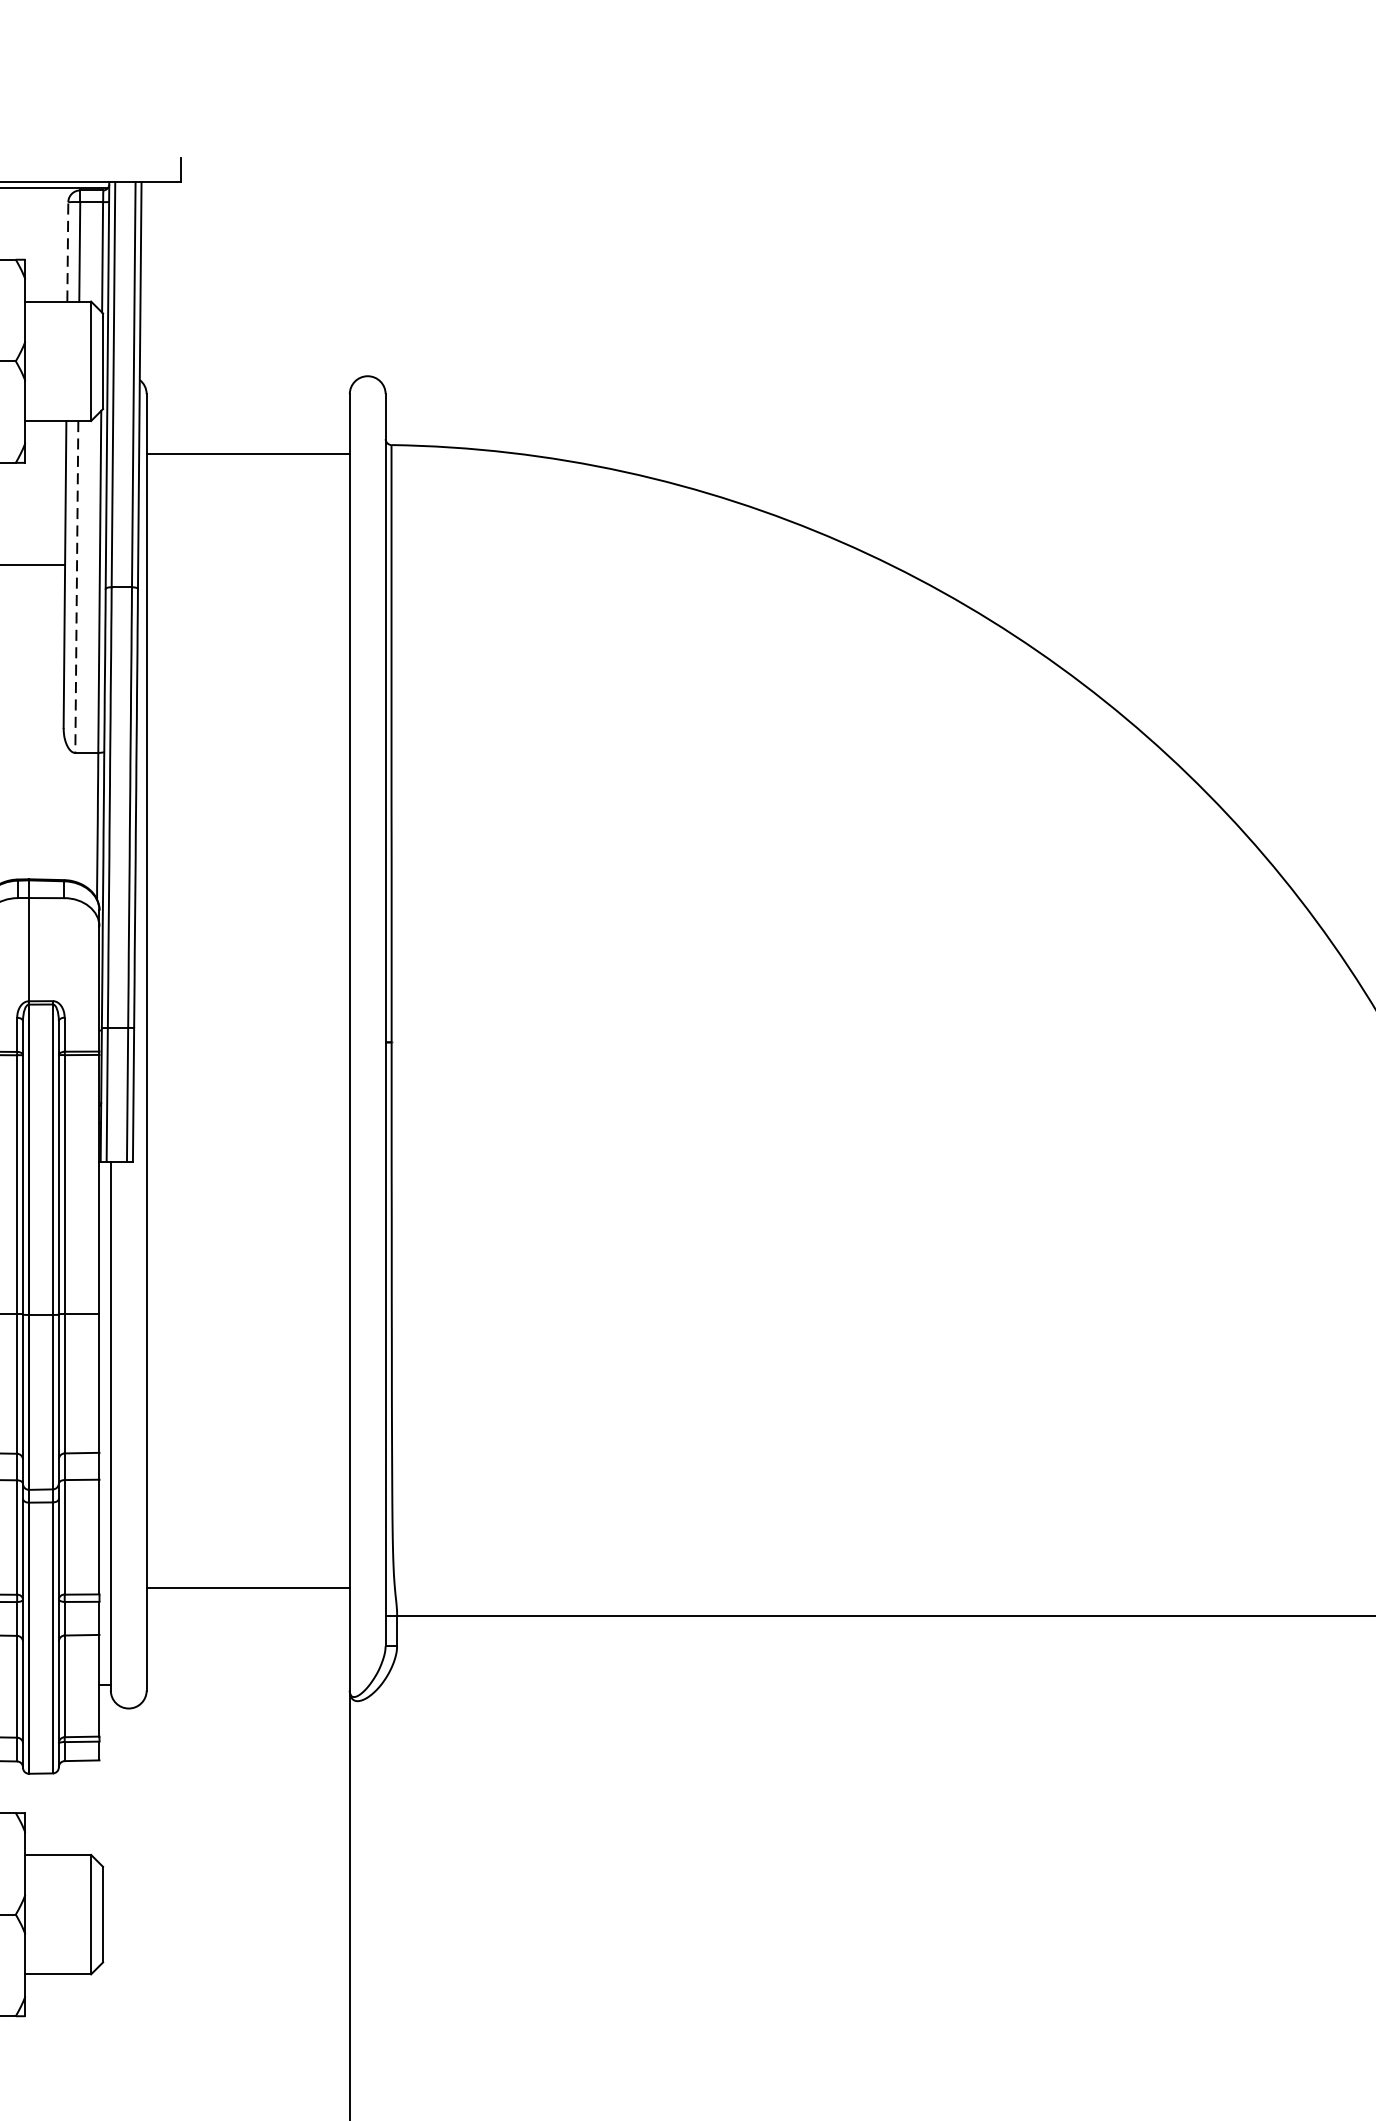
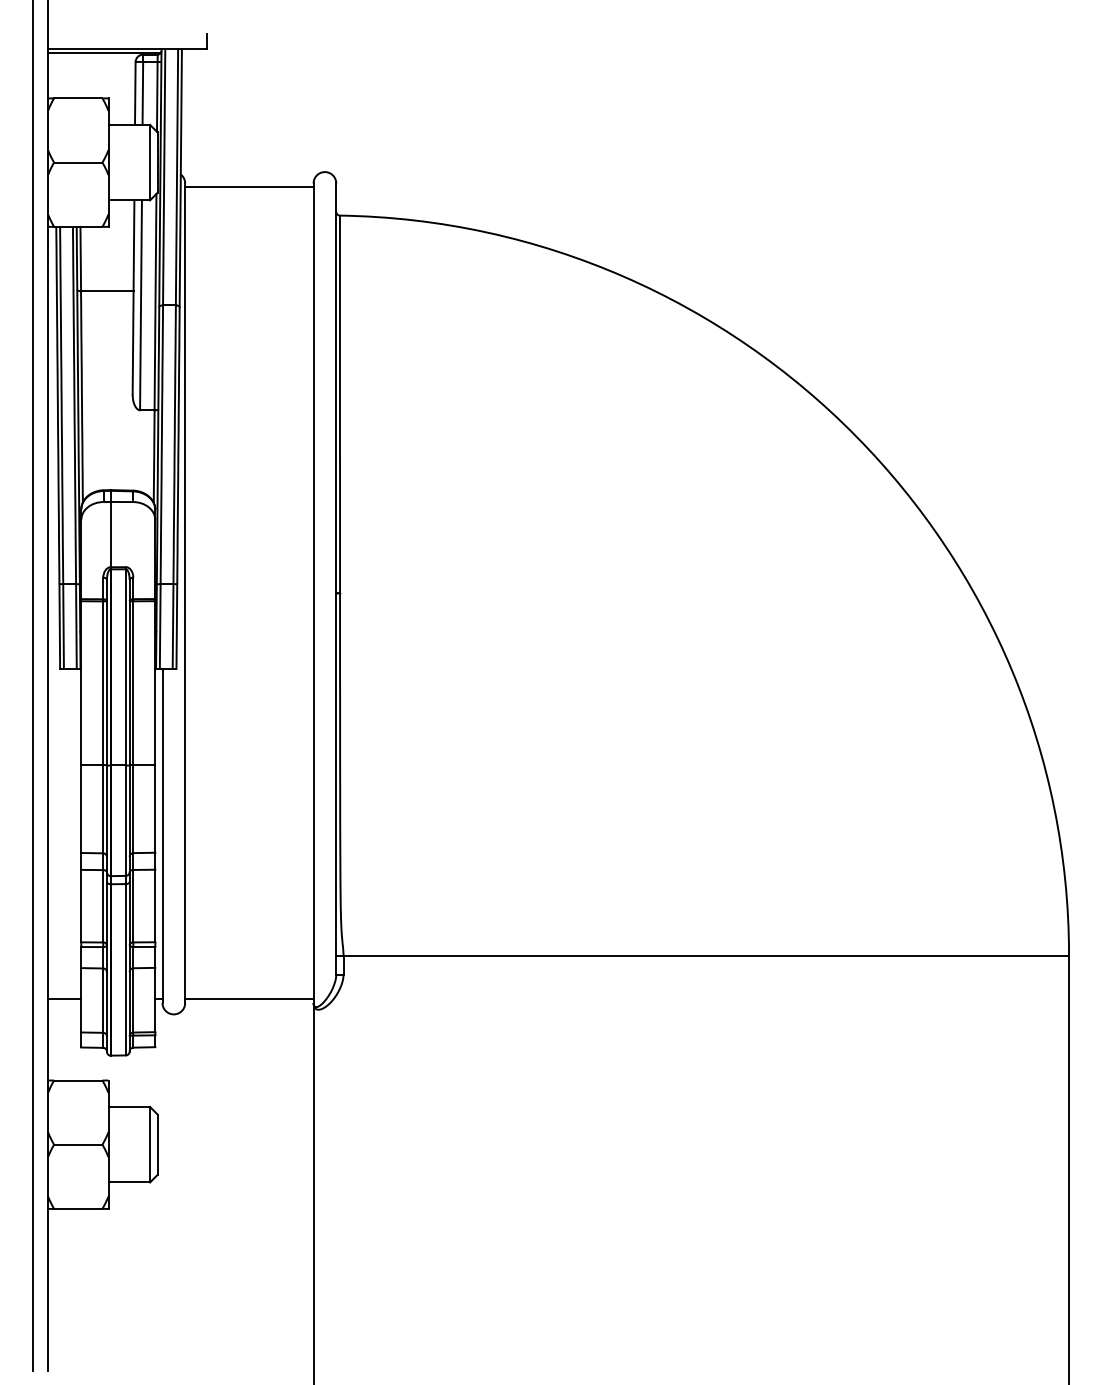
line: (68, 250) -> (135, 92), dashed -> solid
line: (248, 454) -> (249, 187), moved
line: (77, 587) -> (141, 305), dashed -> solid
line: (248, 1588) -> (249, 999), moved

